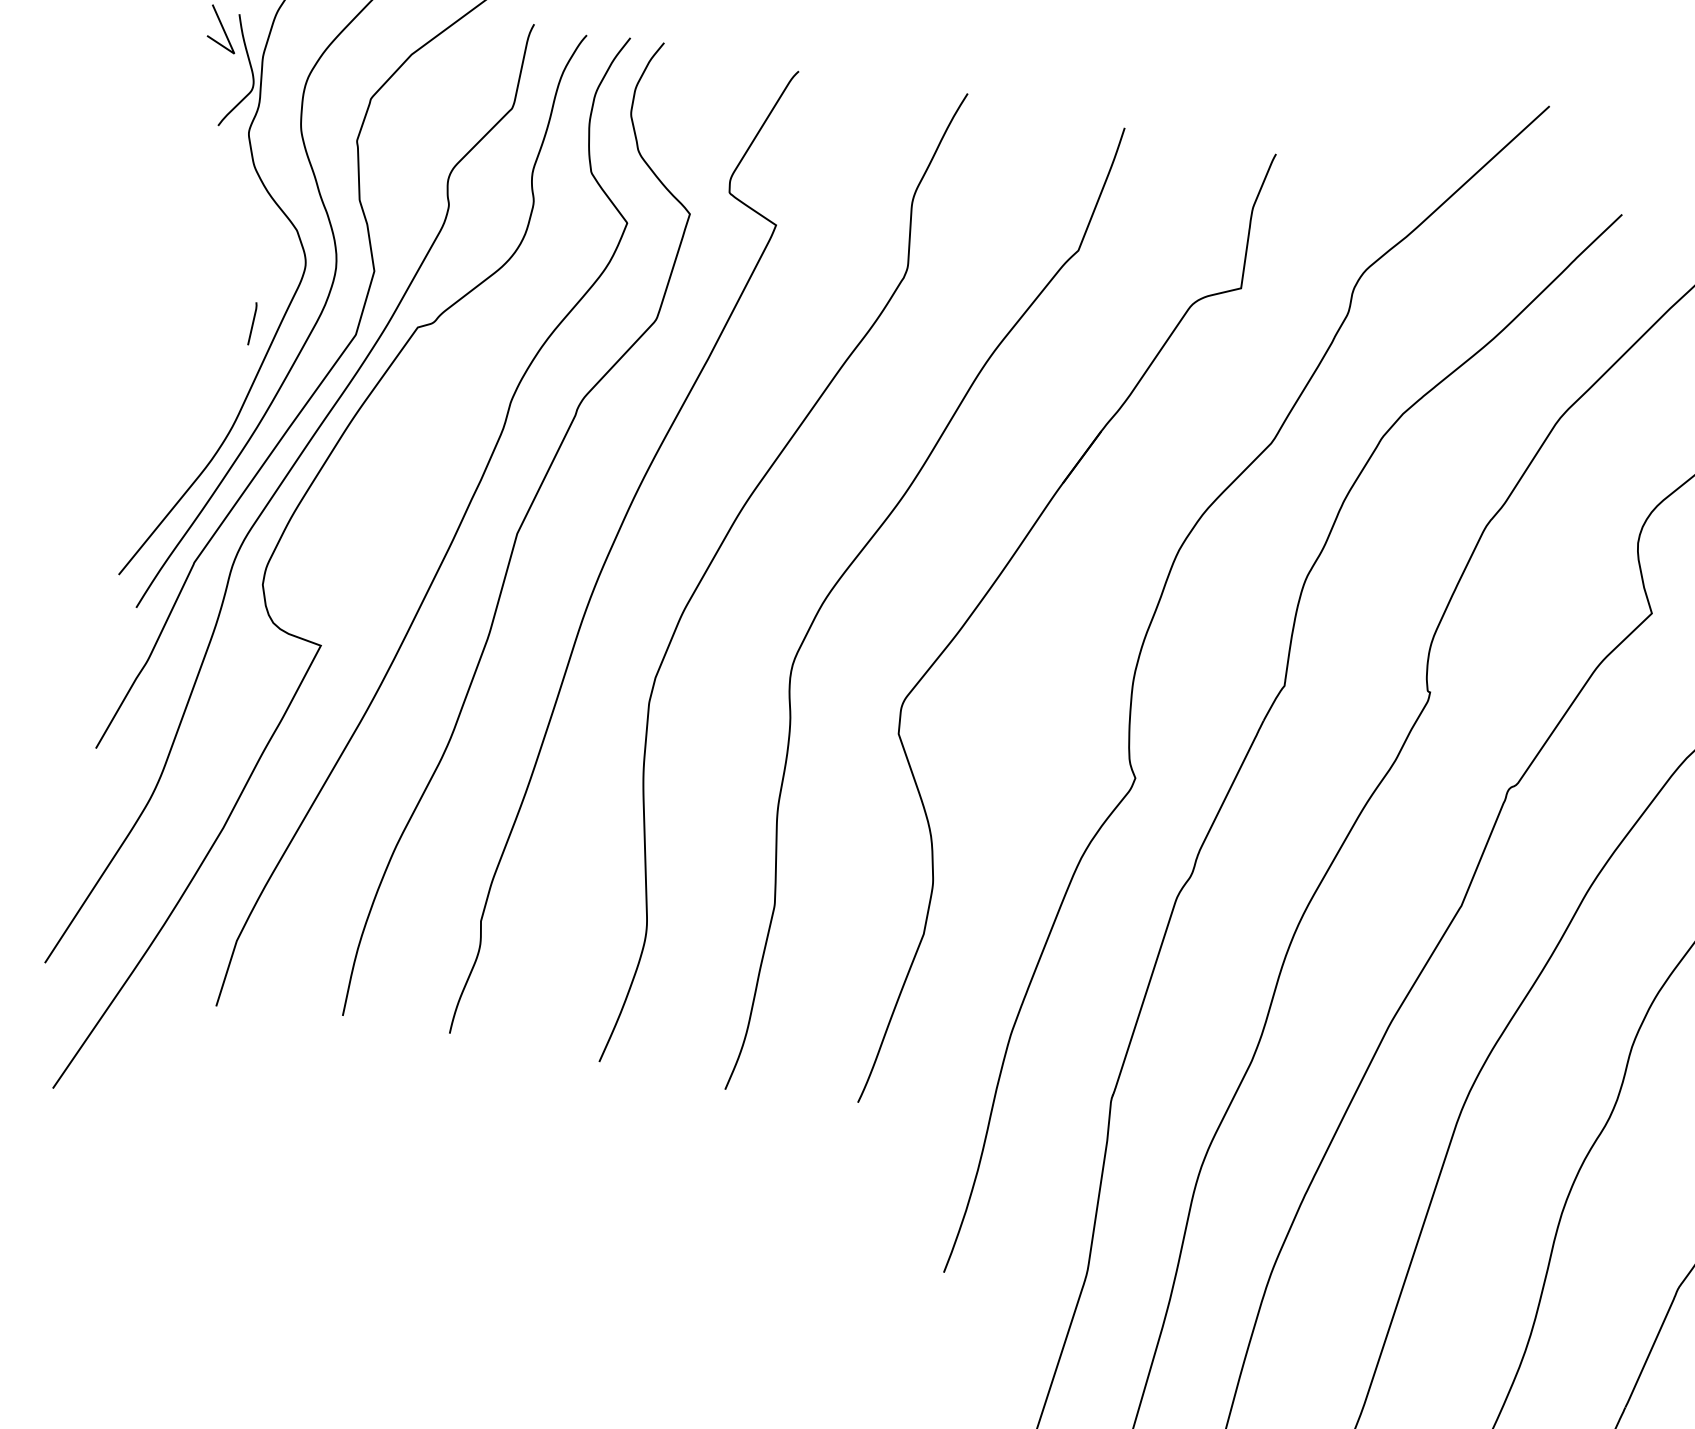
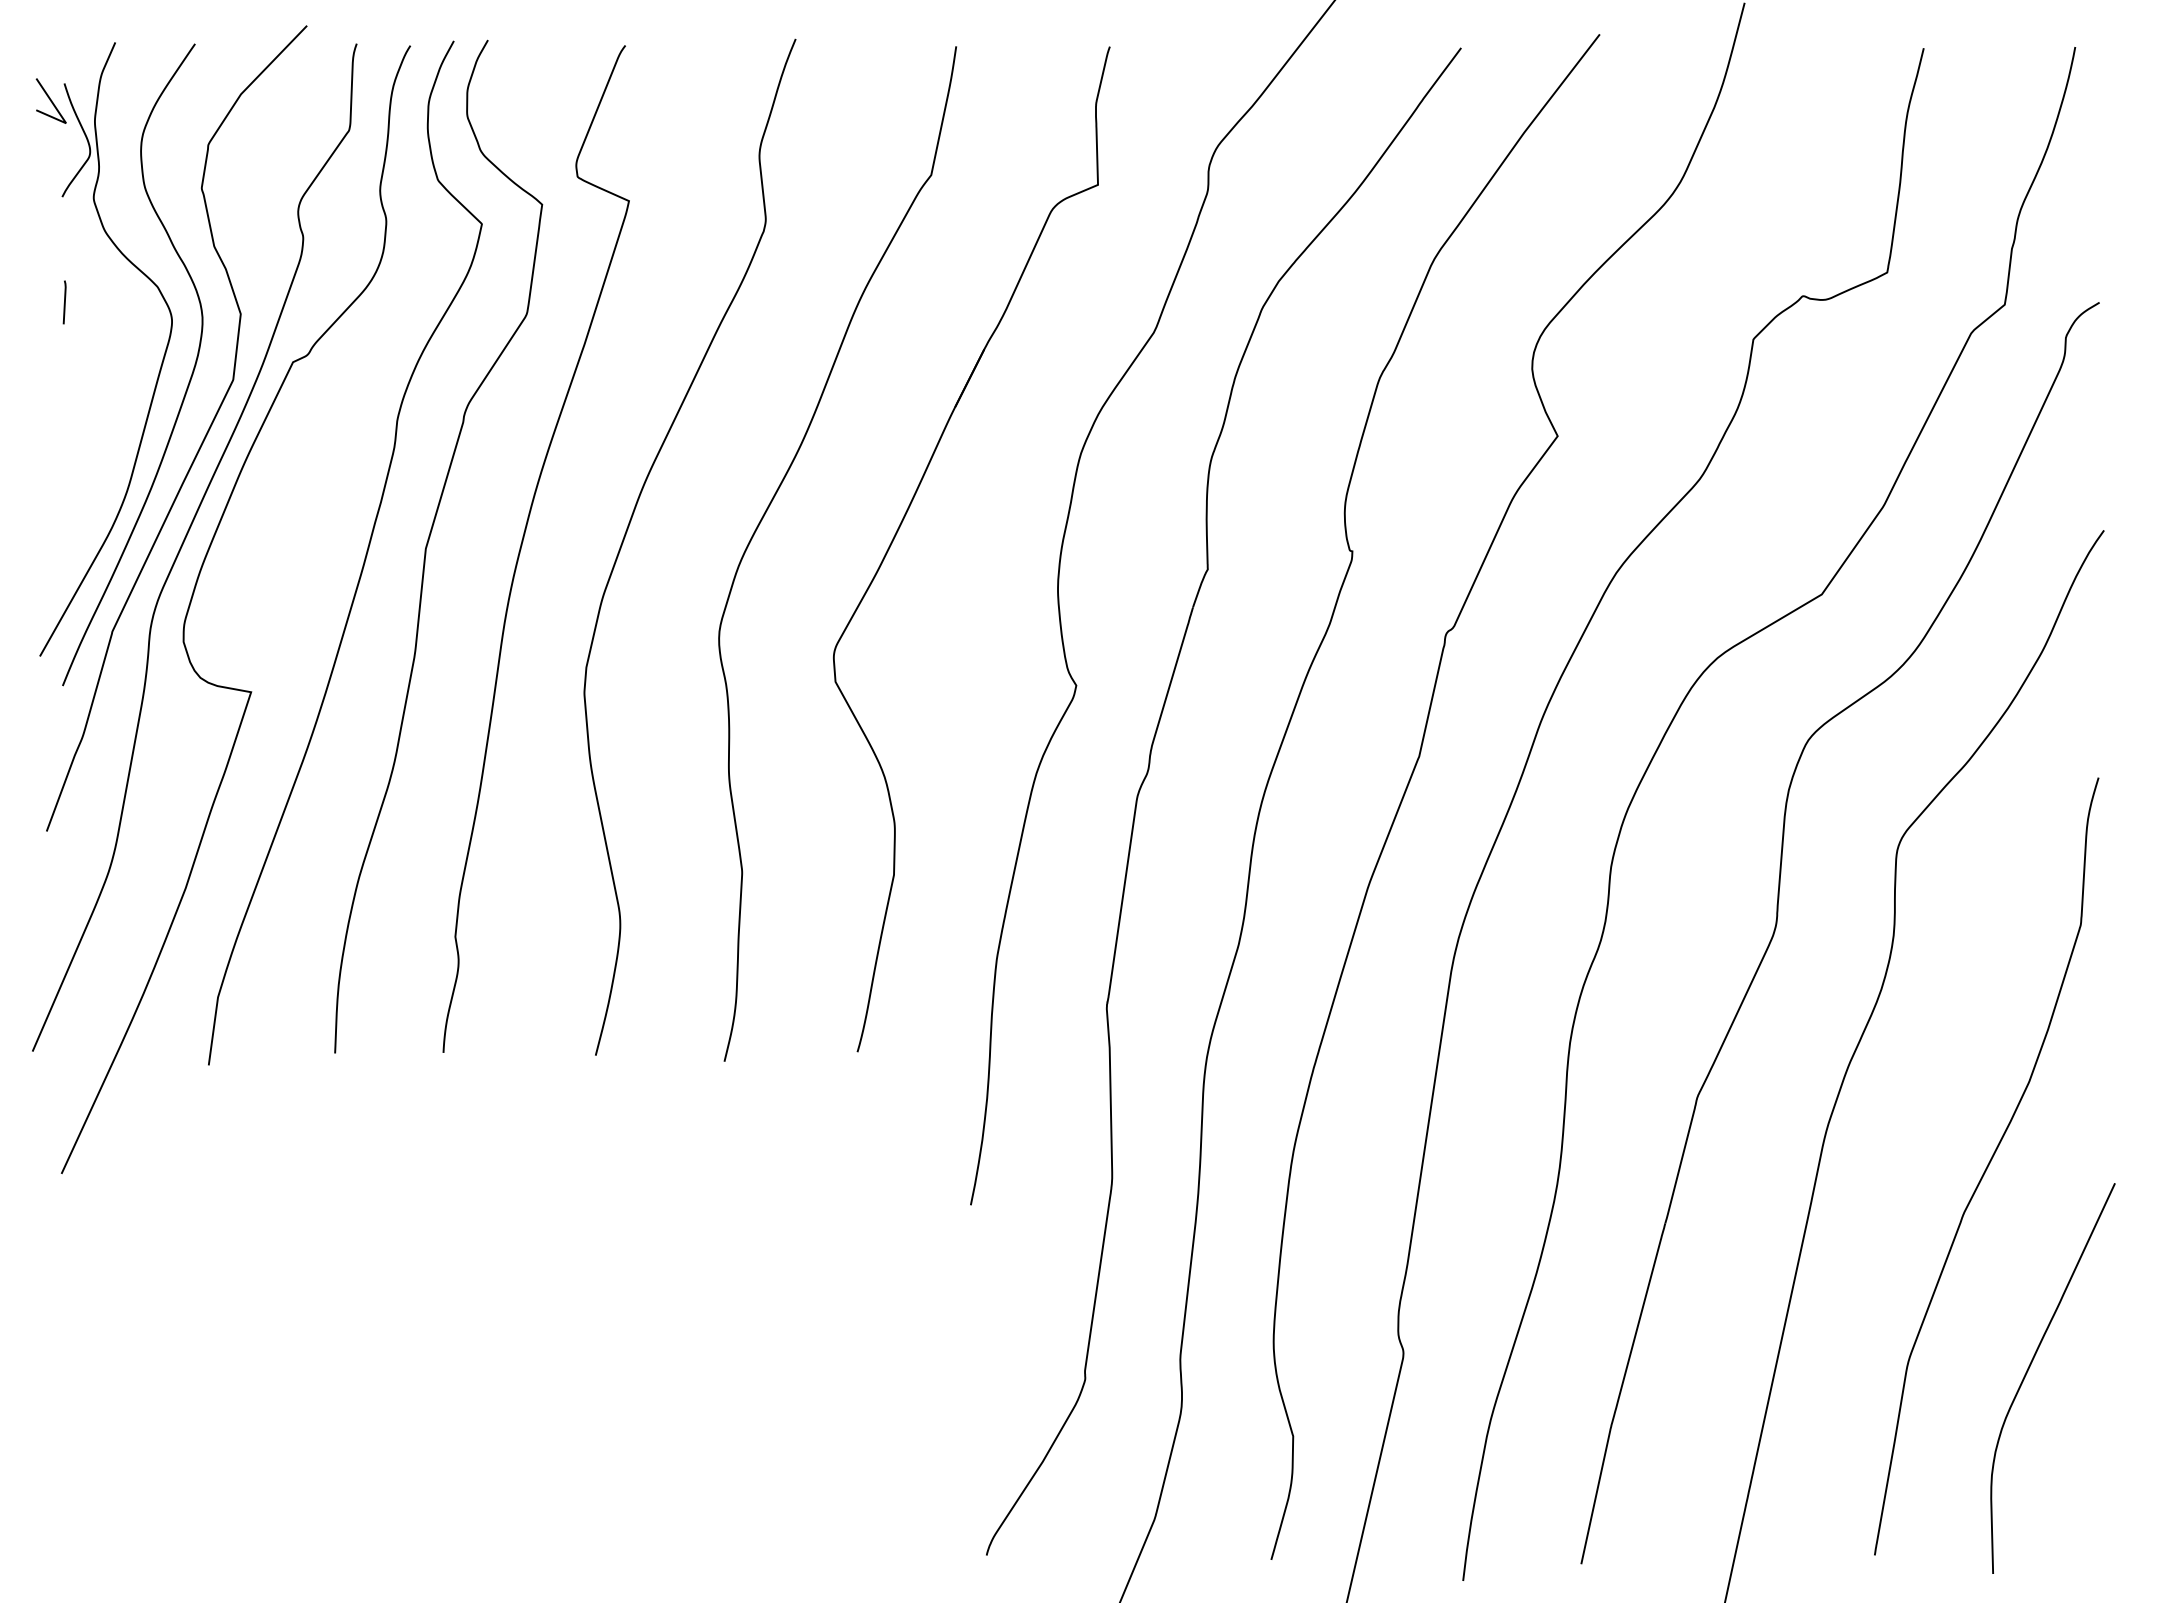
line: (252, 323) -> (64, 302), moved

